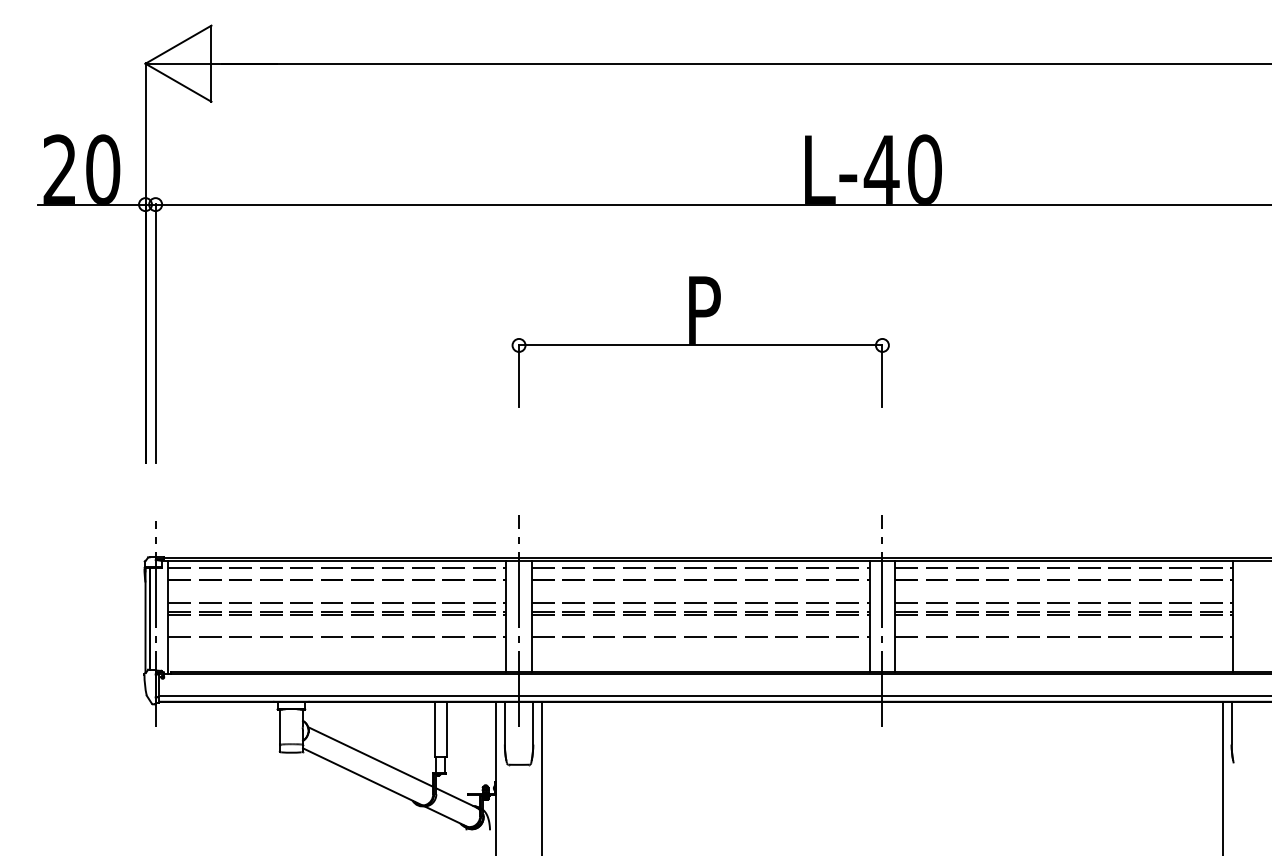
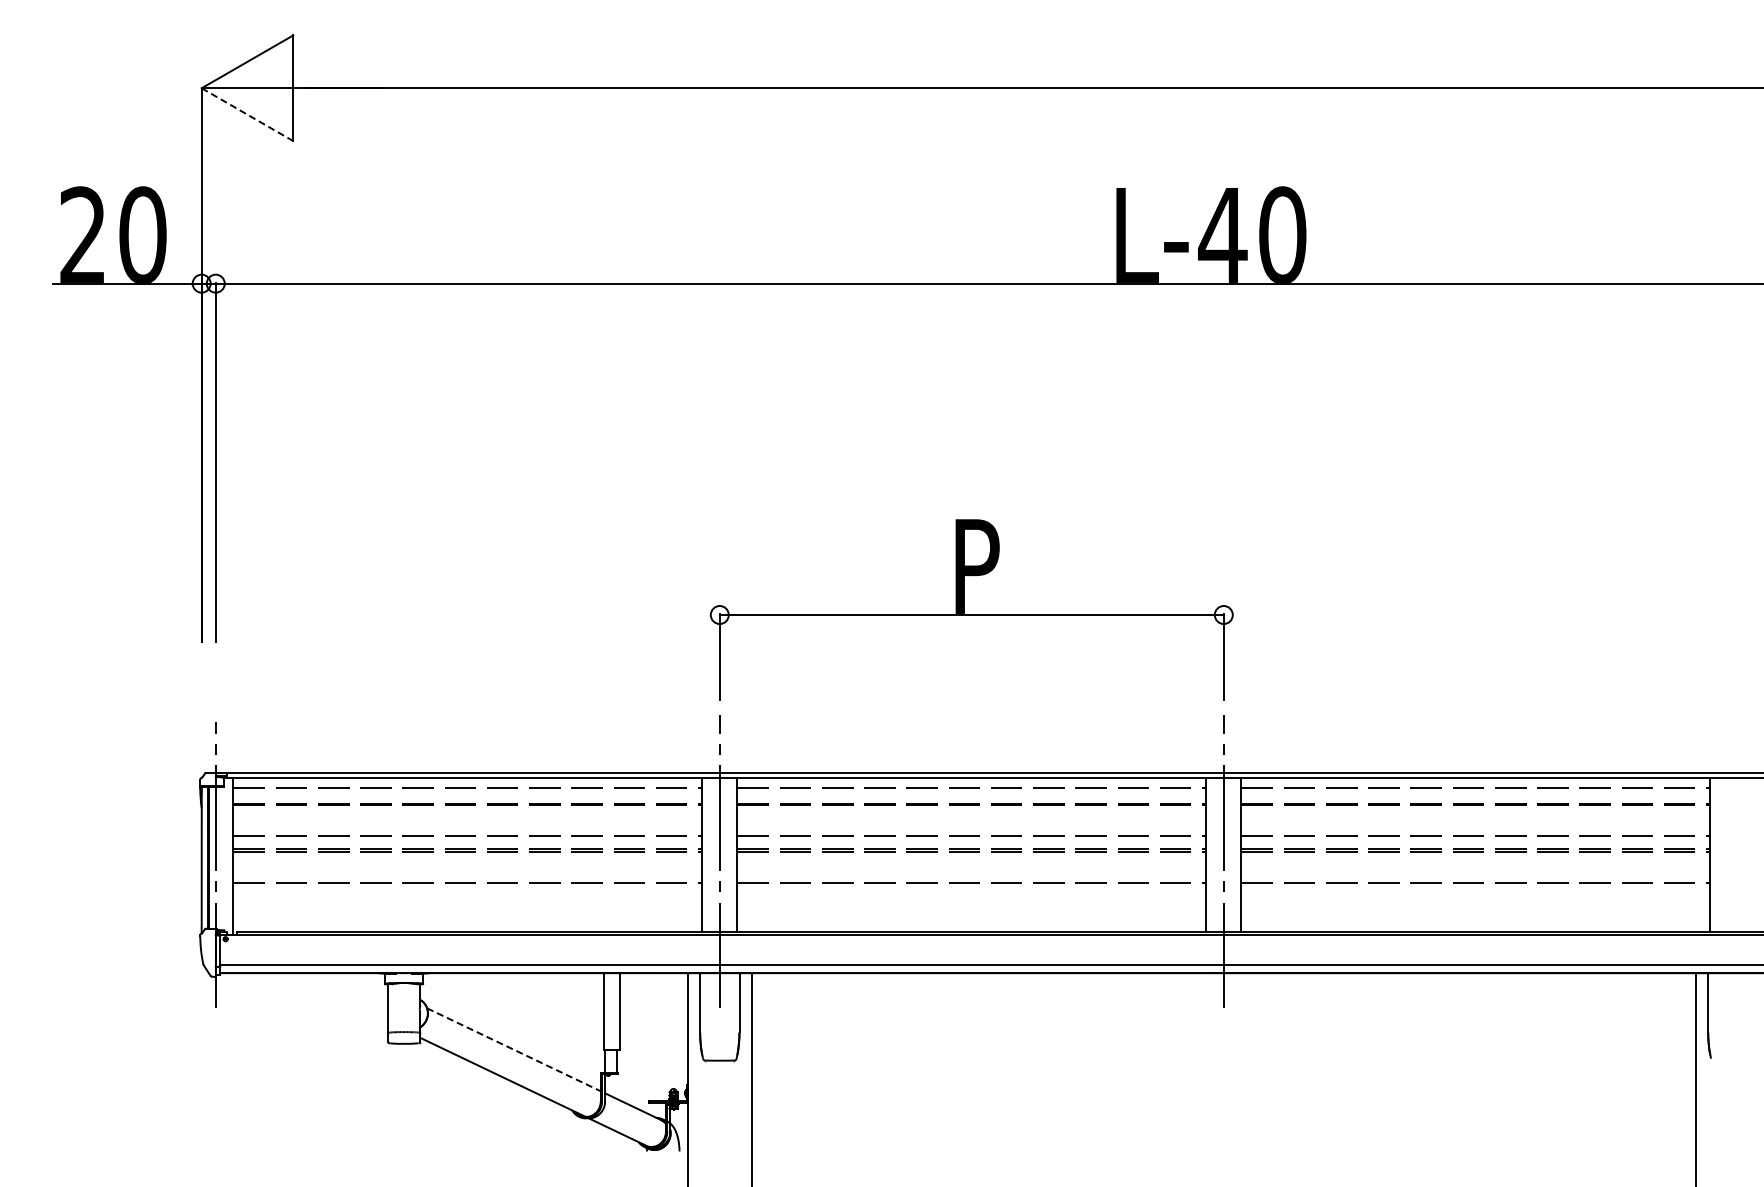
line: (178, 82) -> (247, 114), solid -> dashed
part: (700, 341) -> (971, 609), moved
line: (371, 756) -> (514, 1049), solid -> dashed

